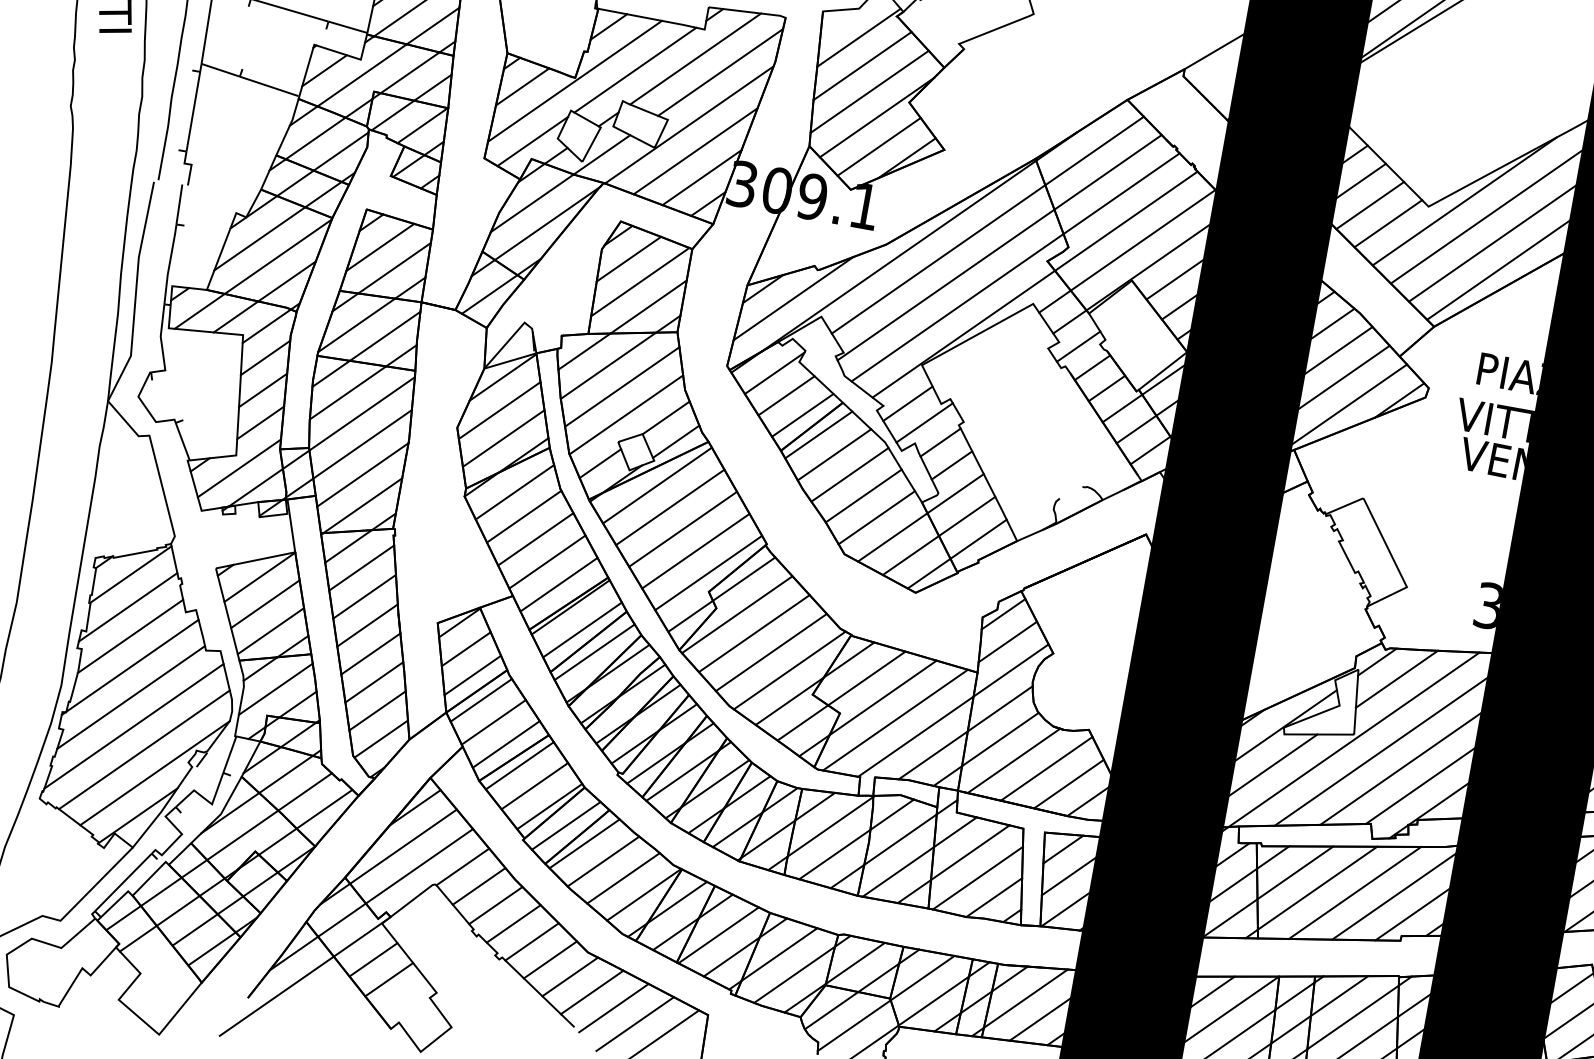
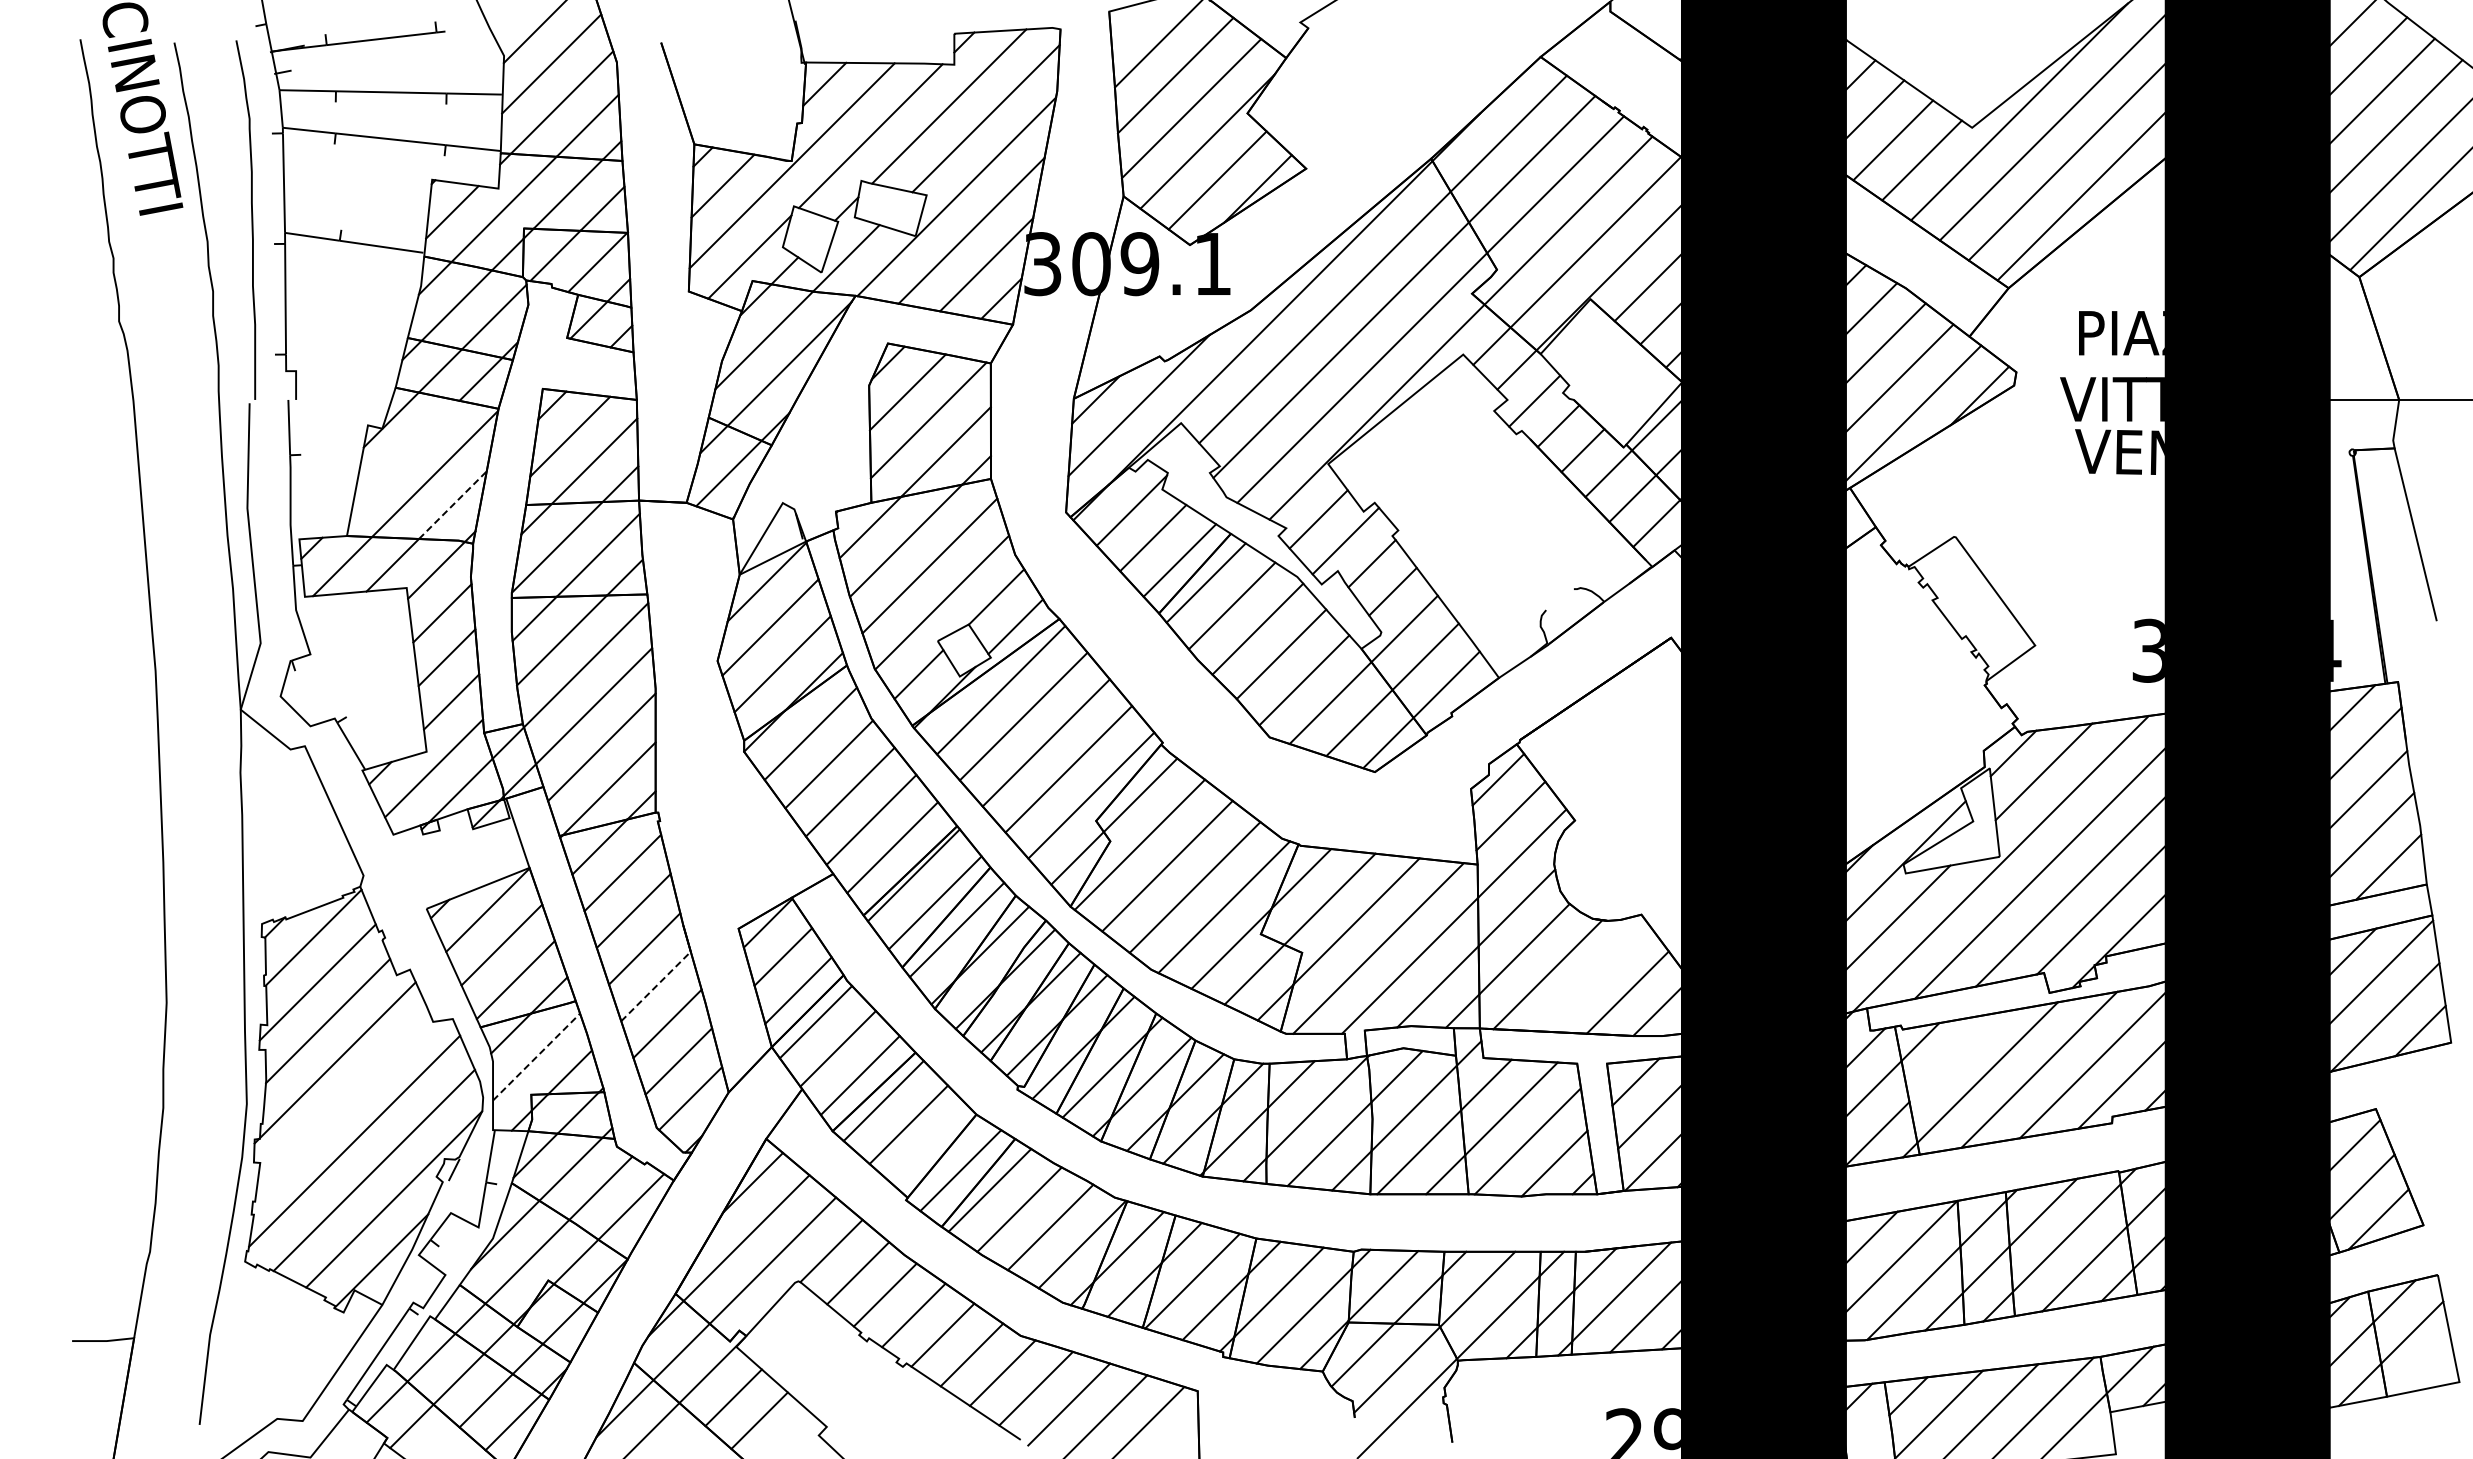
line: (259, 238) -> (405, 453), removed
line: (286, 281) -> (452, 505), solid -> dashed
line: (371, 654) -> (656, 986), solid -> dashed
line: (275, 689) -> (536, 1057), solid -> dashed
line: (130, 697) -> (343, 1103), removed
line: (1047, 768) -> (1594, 977), removed
line: (549, 806) -> (933, 1148), removed
line: (1294, 872) -> (1953, 1057), removed

